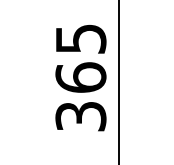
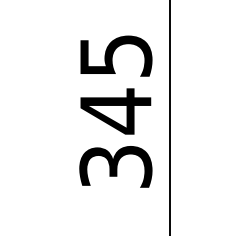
text: (80, 77) -> (115, 110), 365 -> 345

